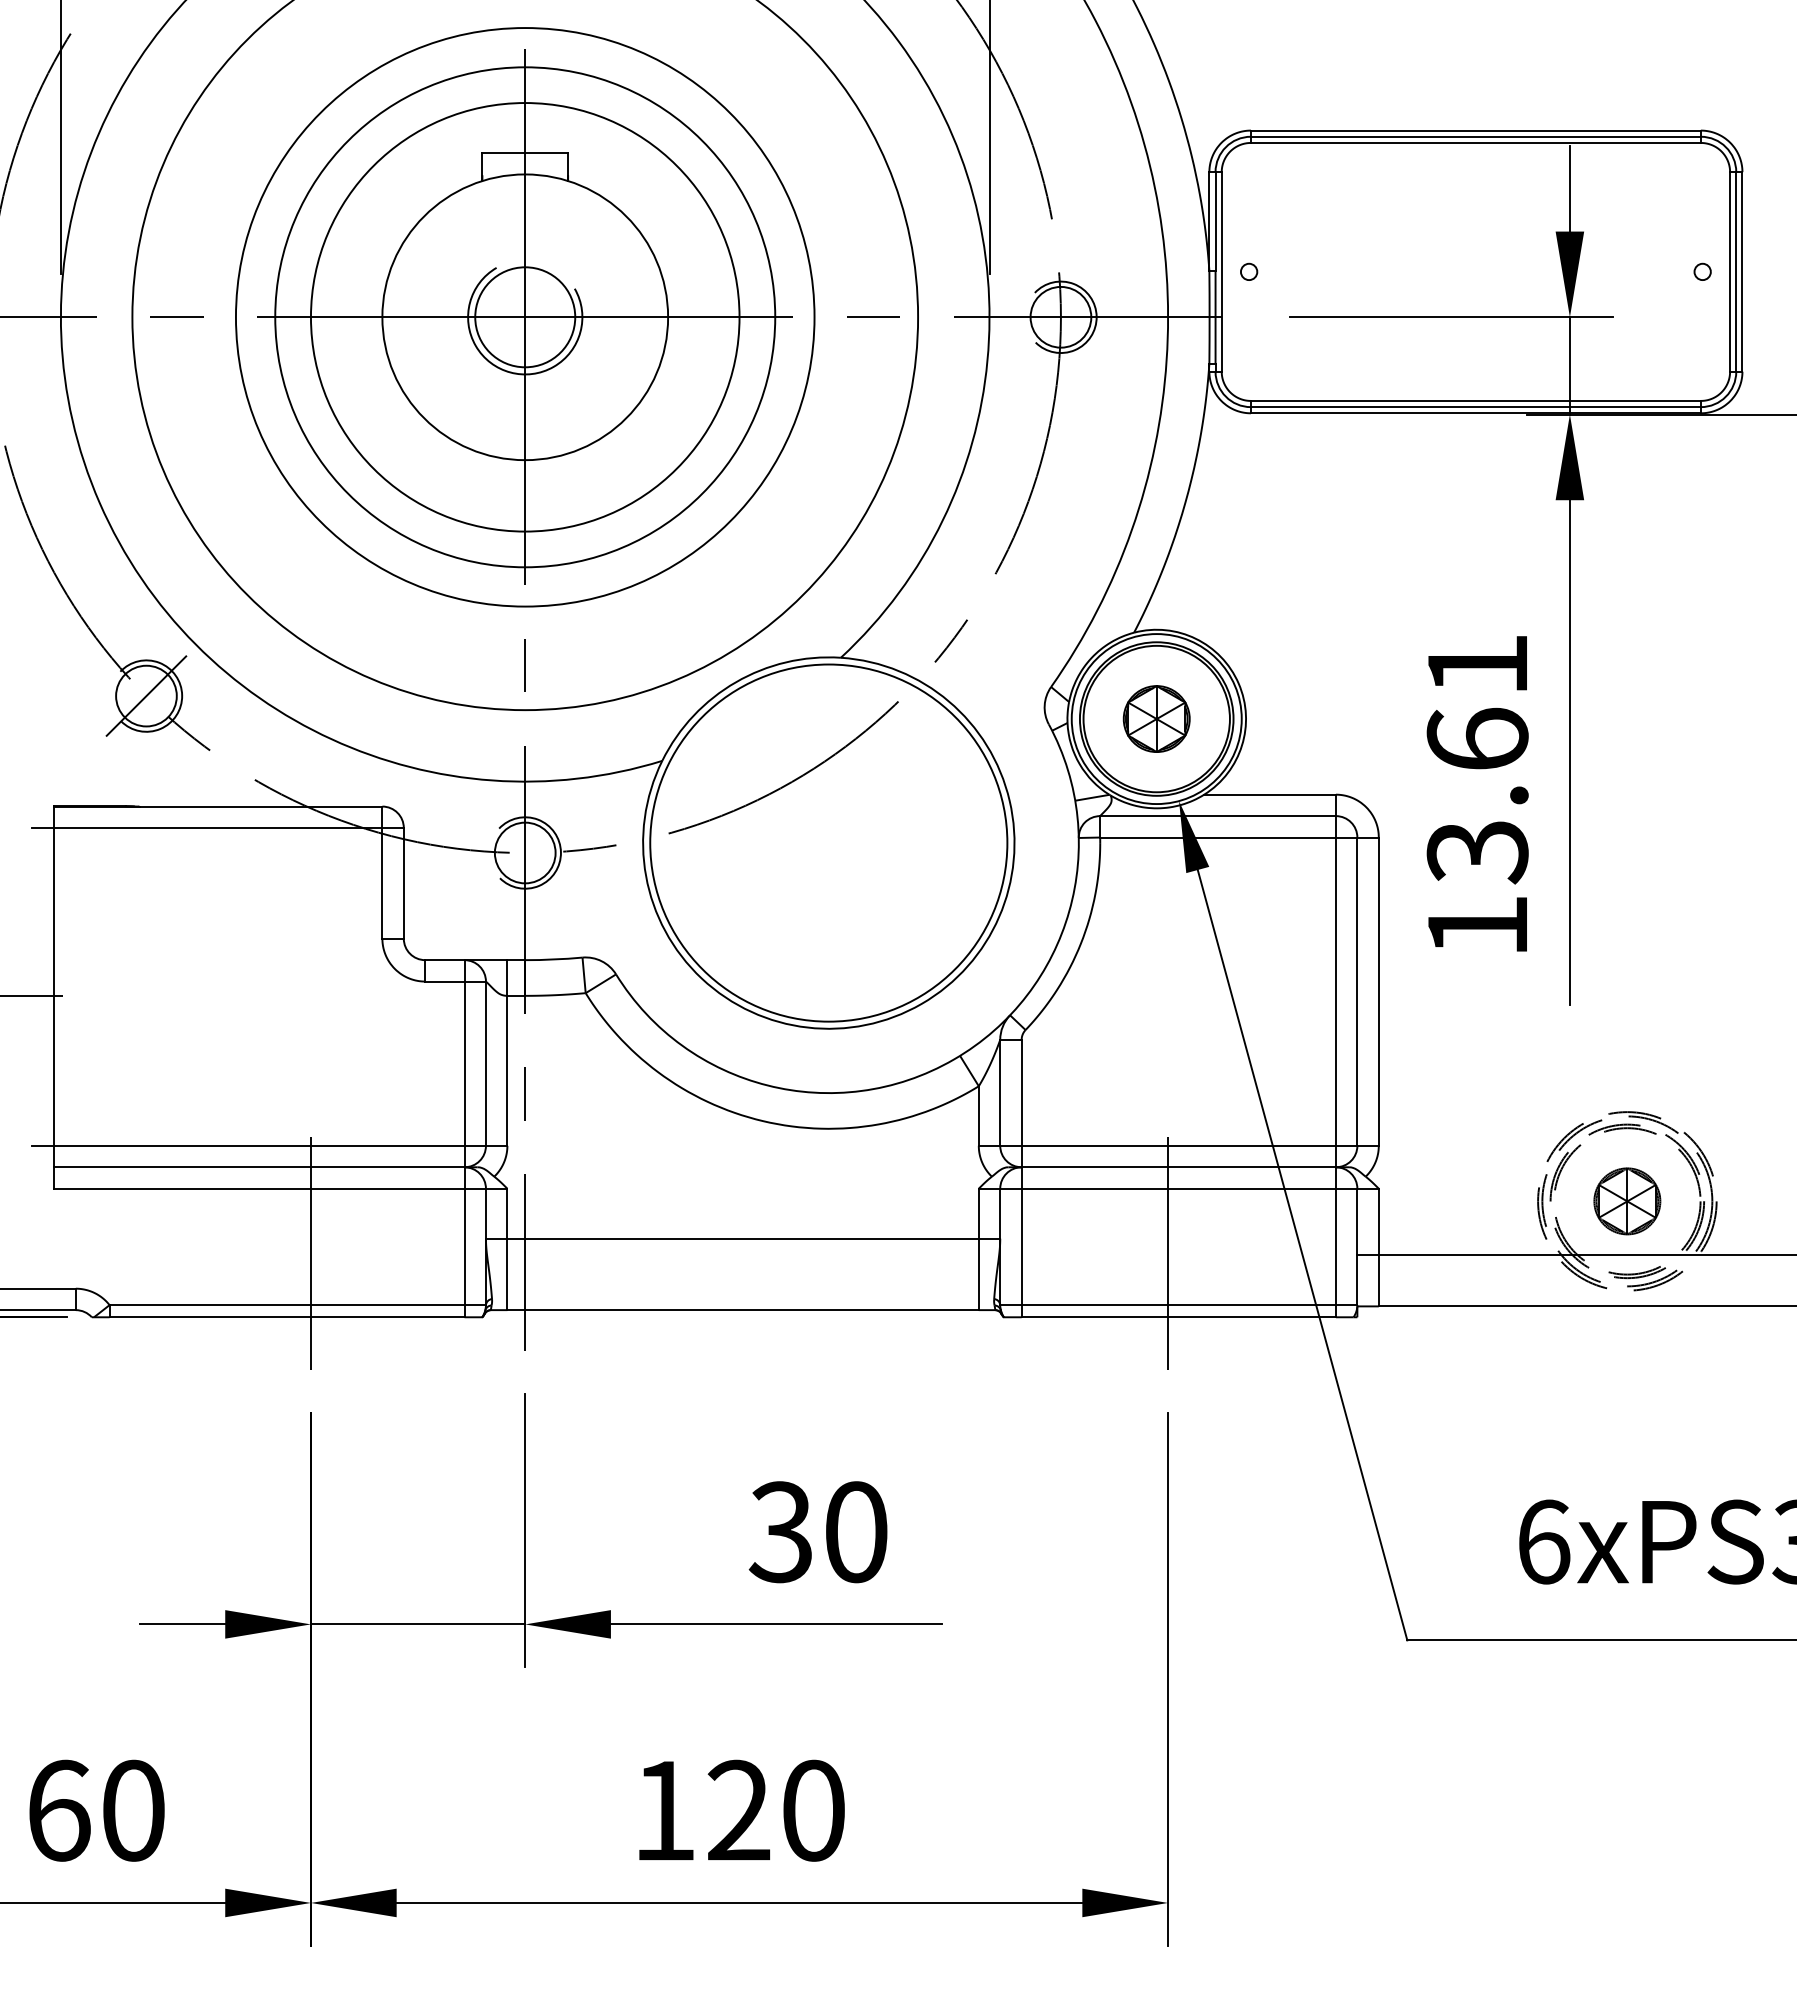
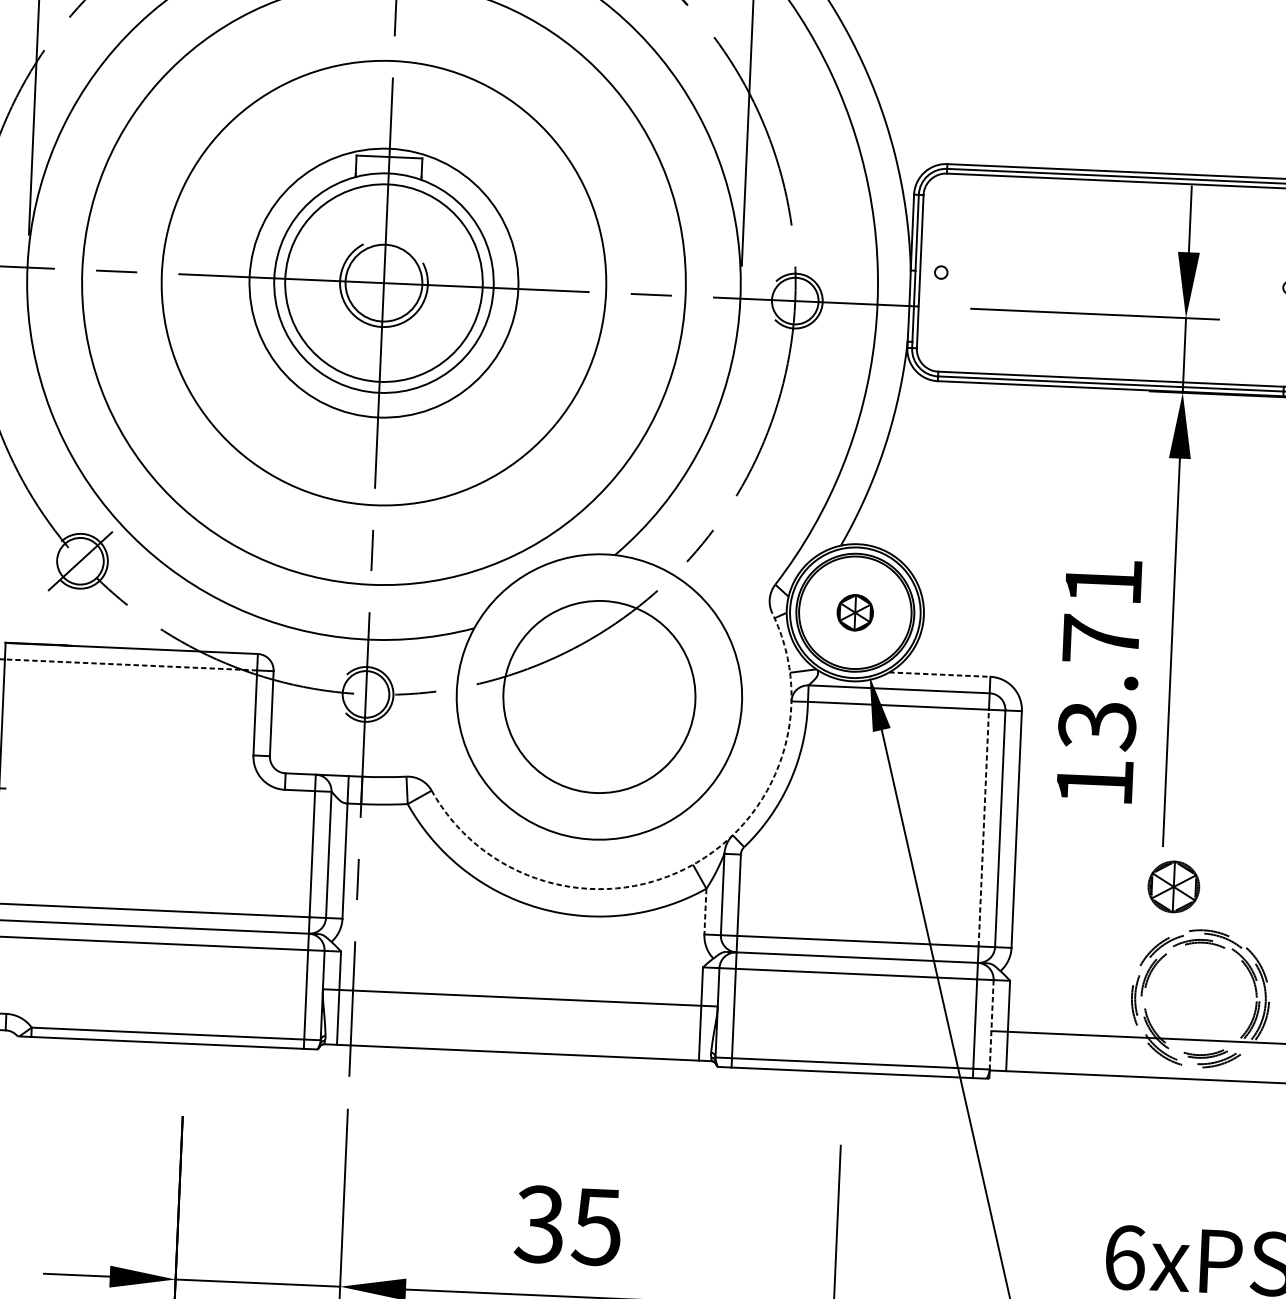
circle: (524, 317) -> (383, 283), size x0.6
circle: (525, 317) -> (384, 283), size x0.7
part: (1156, 718) -> (855, 612), size x0.7
text: (1477, 738) -> (1100, 638), 13.61 -> 13.71
line: (1270, 794) -> (940, 674), solid -> dashed
line: (217, 828) -> (130, 665), solid -> dashed
circle: (828, 842) -> (599, 696), size x0.7
line: (1335, 991) -> (983, 827), solid -> dashed
arc: (953, 1059) -> (687, 867), solid -> dashed
line: (978, 1116) -> (705, 911), solid -> dashed
part: (1627, 1201) -> (1173, 887), moved
line: (1357, 1247) -> (991, 1025), solid -> dashed
line: (310, 1252) -> (187, 993), removed
line: (1168, 1252) -> (846, 1022), removed
text: (855, 1532) -> (596, 1227), 30 -> 35

